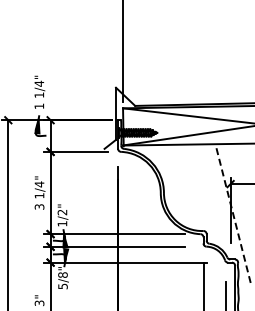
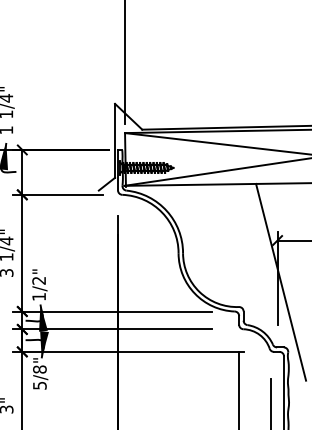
line: (233, 213) -> (281, 282), dashed -> solid

